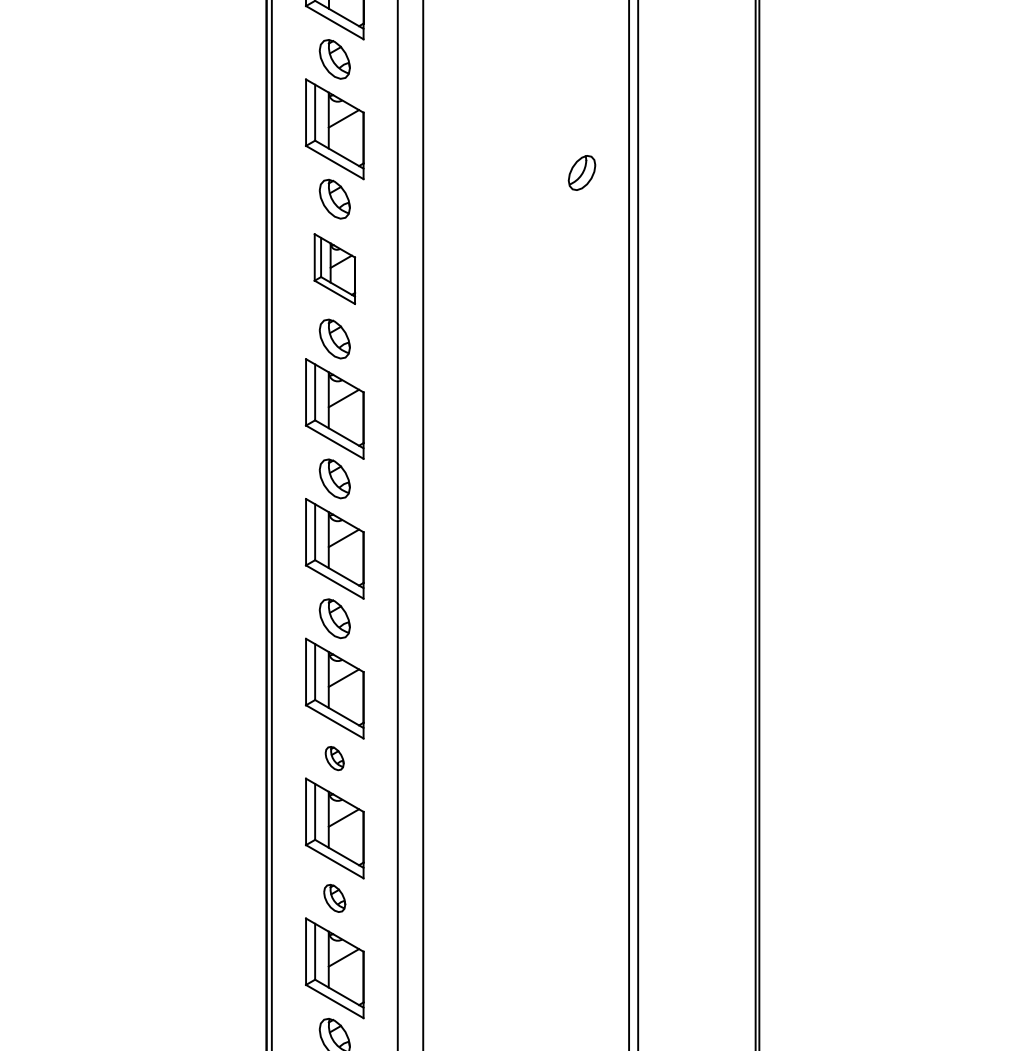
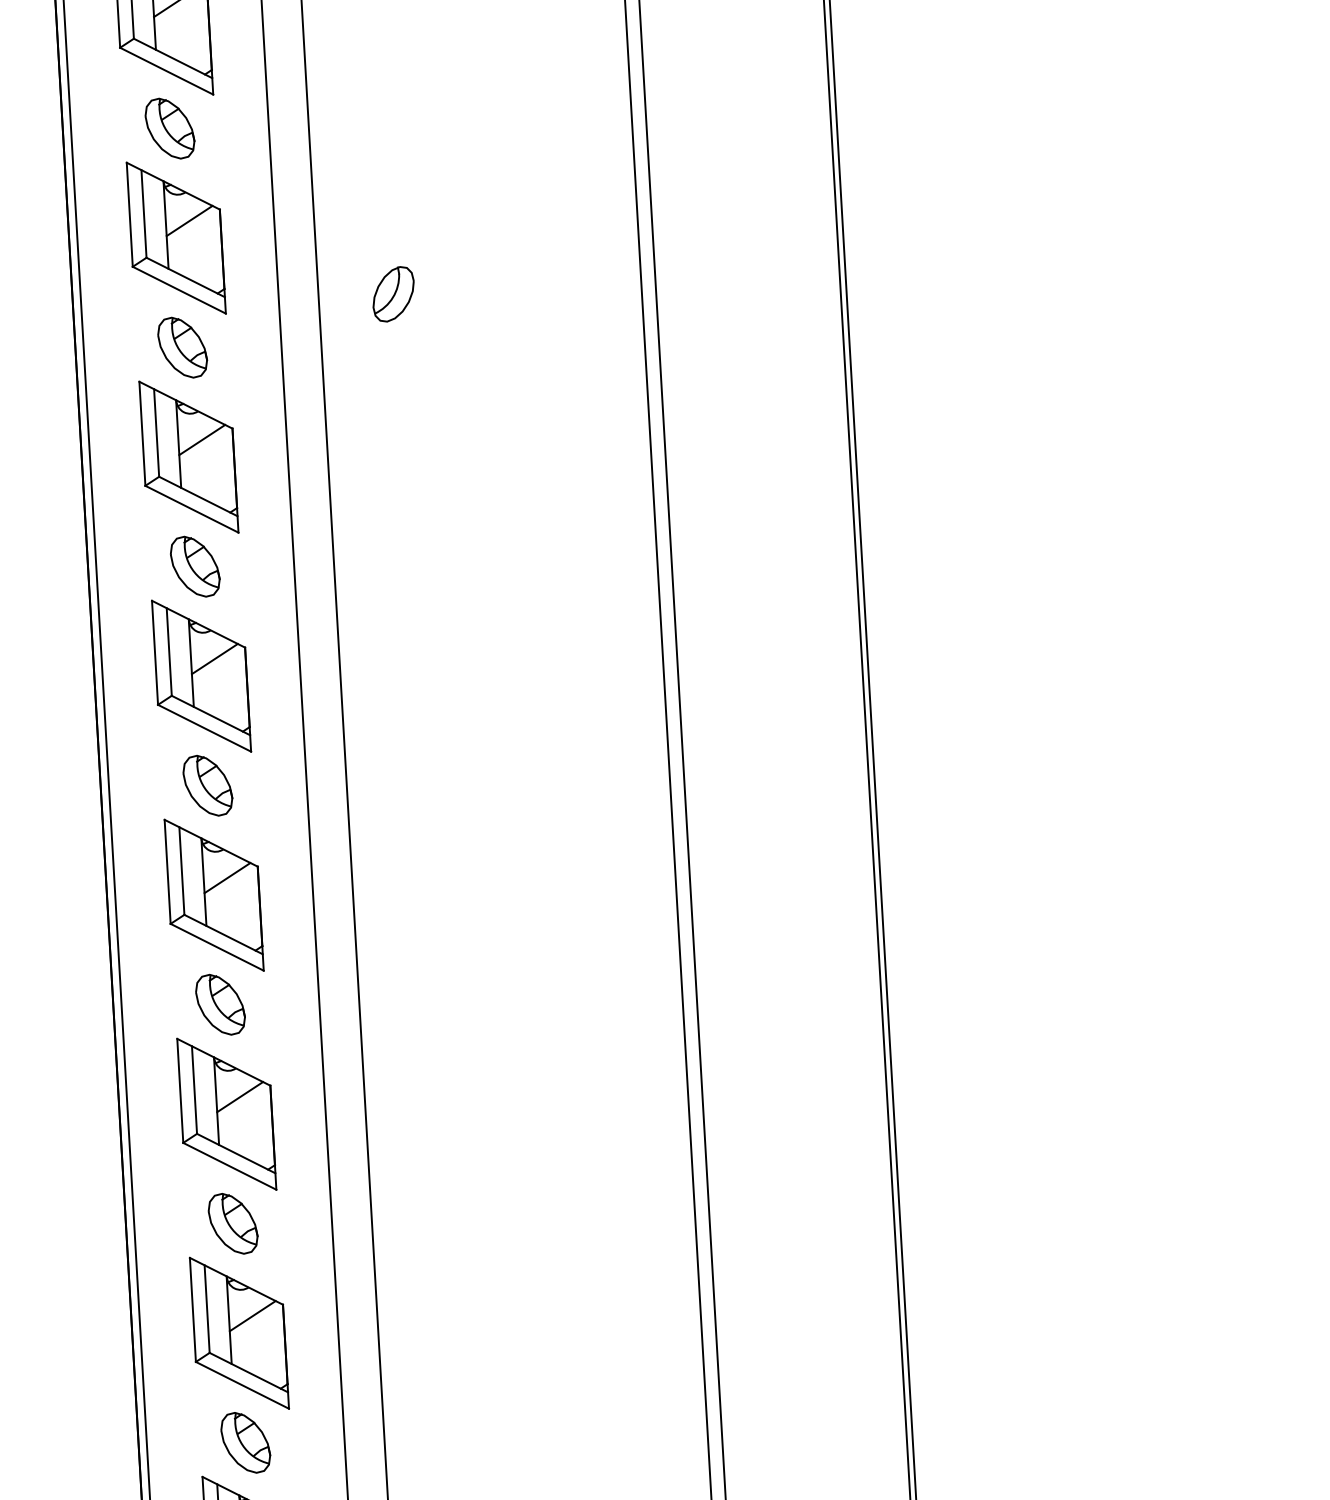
part: (581, 172) -> (392, 293), moved
part: (334, 268) -> (188, 456), size x1.43
part: (334, 758) -> (232, 1223), size x1.67
part: (334, 898) -> (245, 1442), size x1.43

